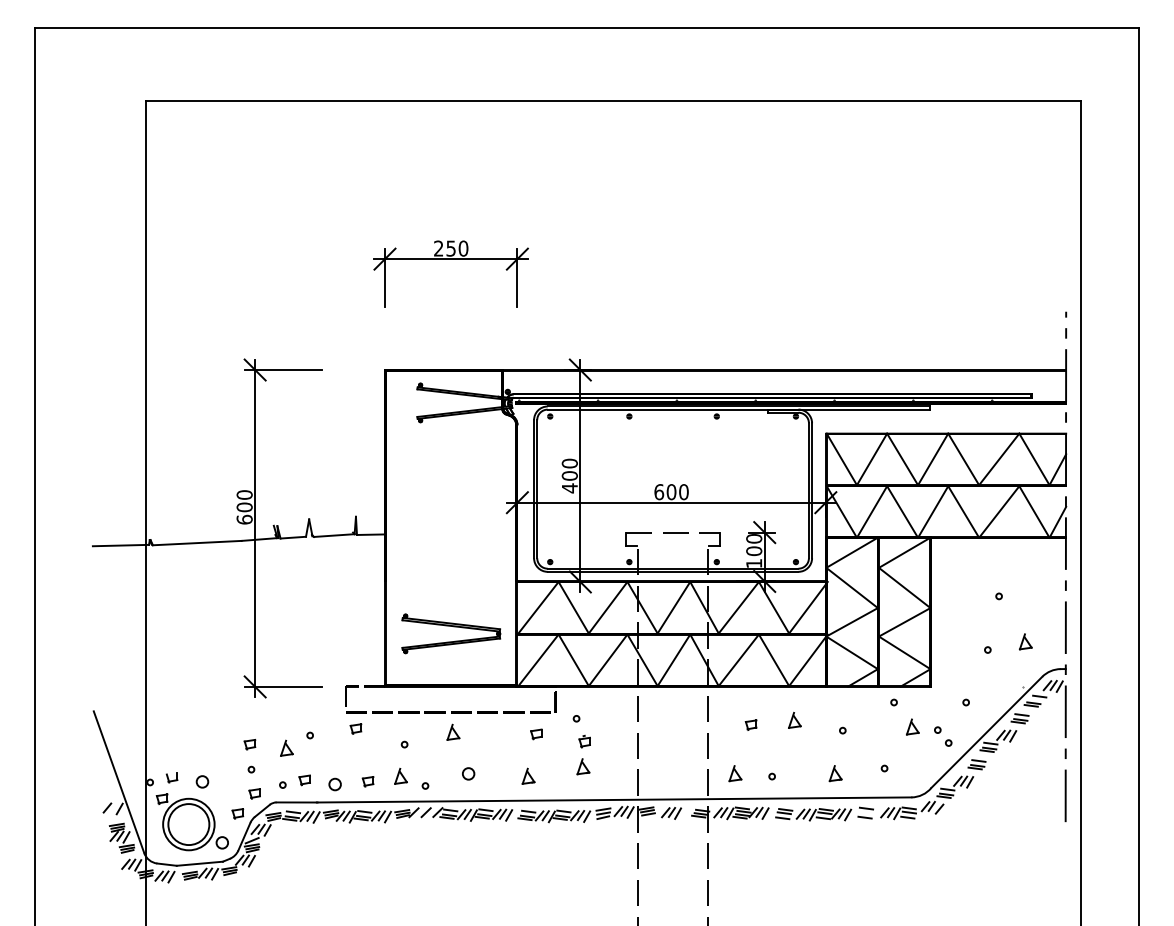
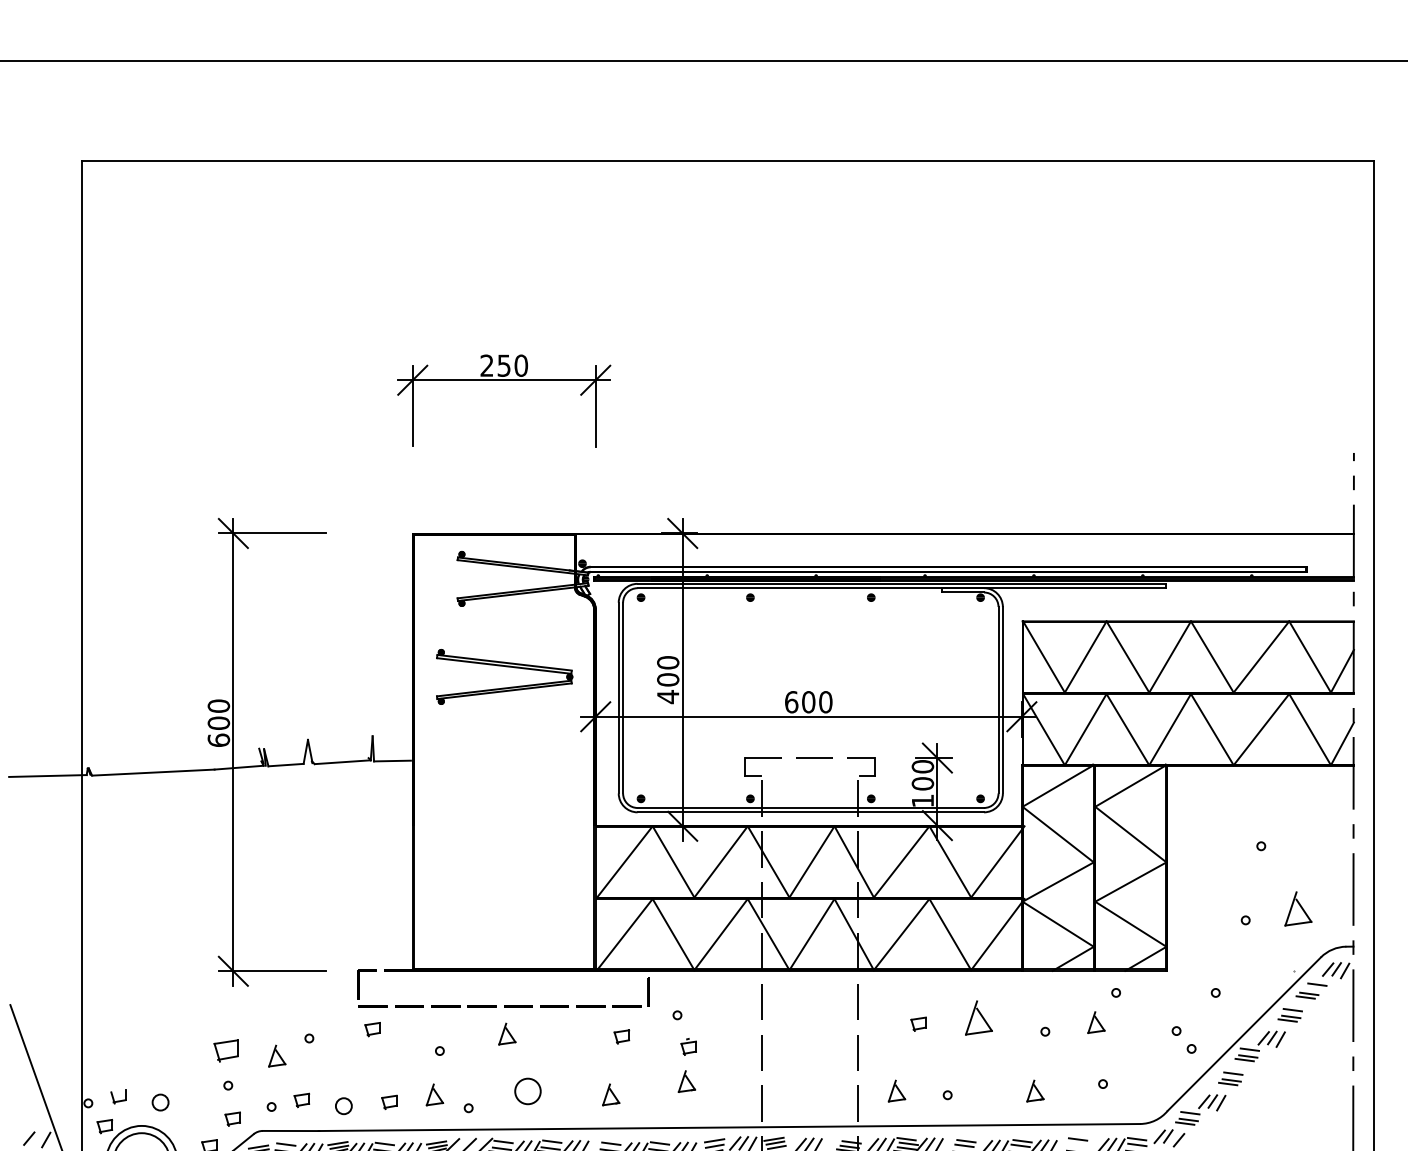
part: (453, 627) -> (507, 668), moved
part: (1025, 641) -> (1297, 908), size x1.6
part: (794, 719) -> (978, 1016), size x1.6
part: (912, 726) -> (1096, 1021), moved
part: (249, 744) -> (225, 1050), size x1.6
circle: (468, 773) -> (528, 1090), size x1.6

